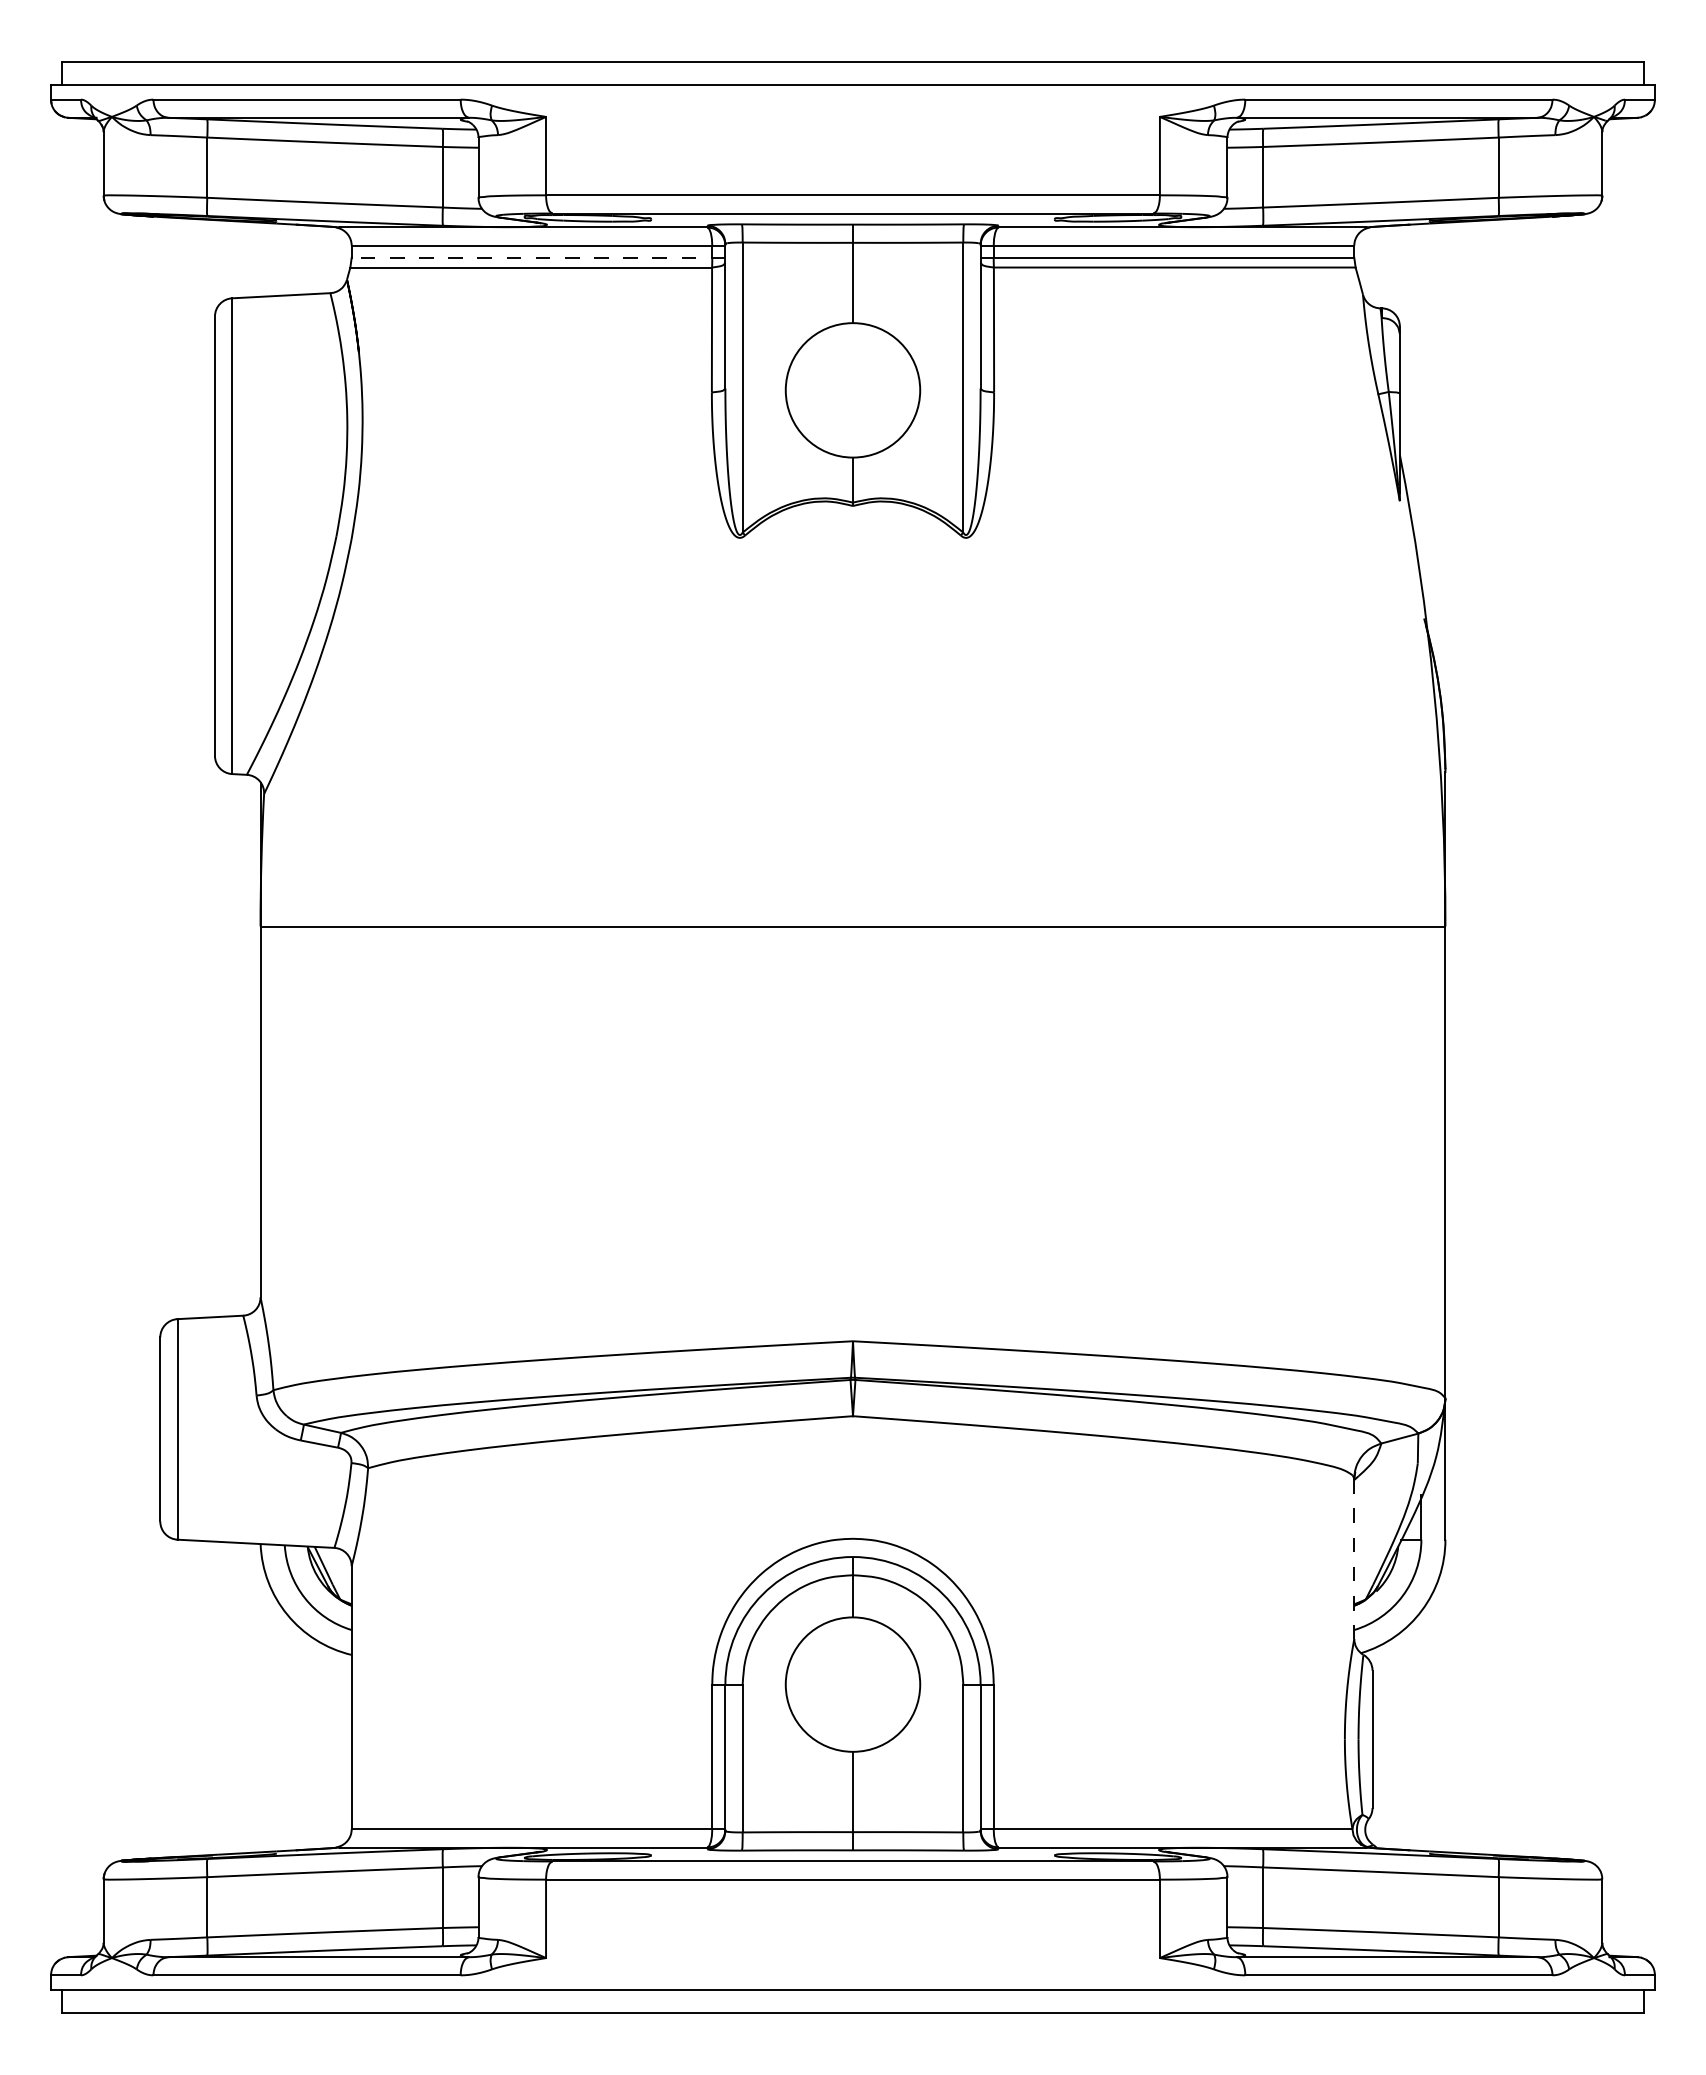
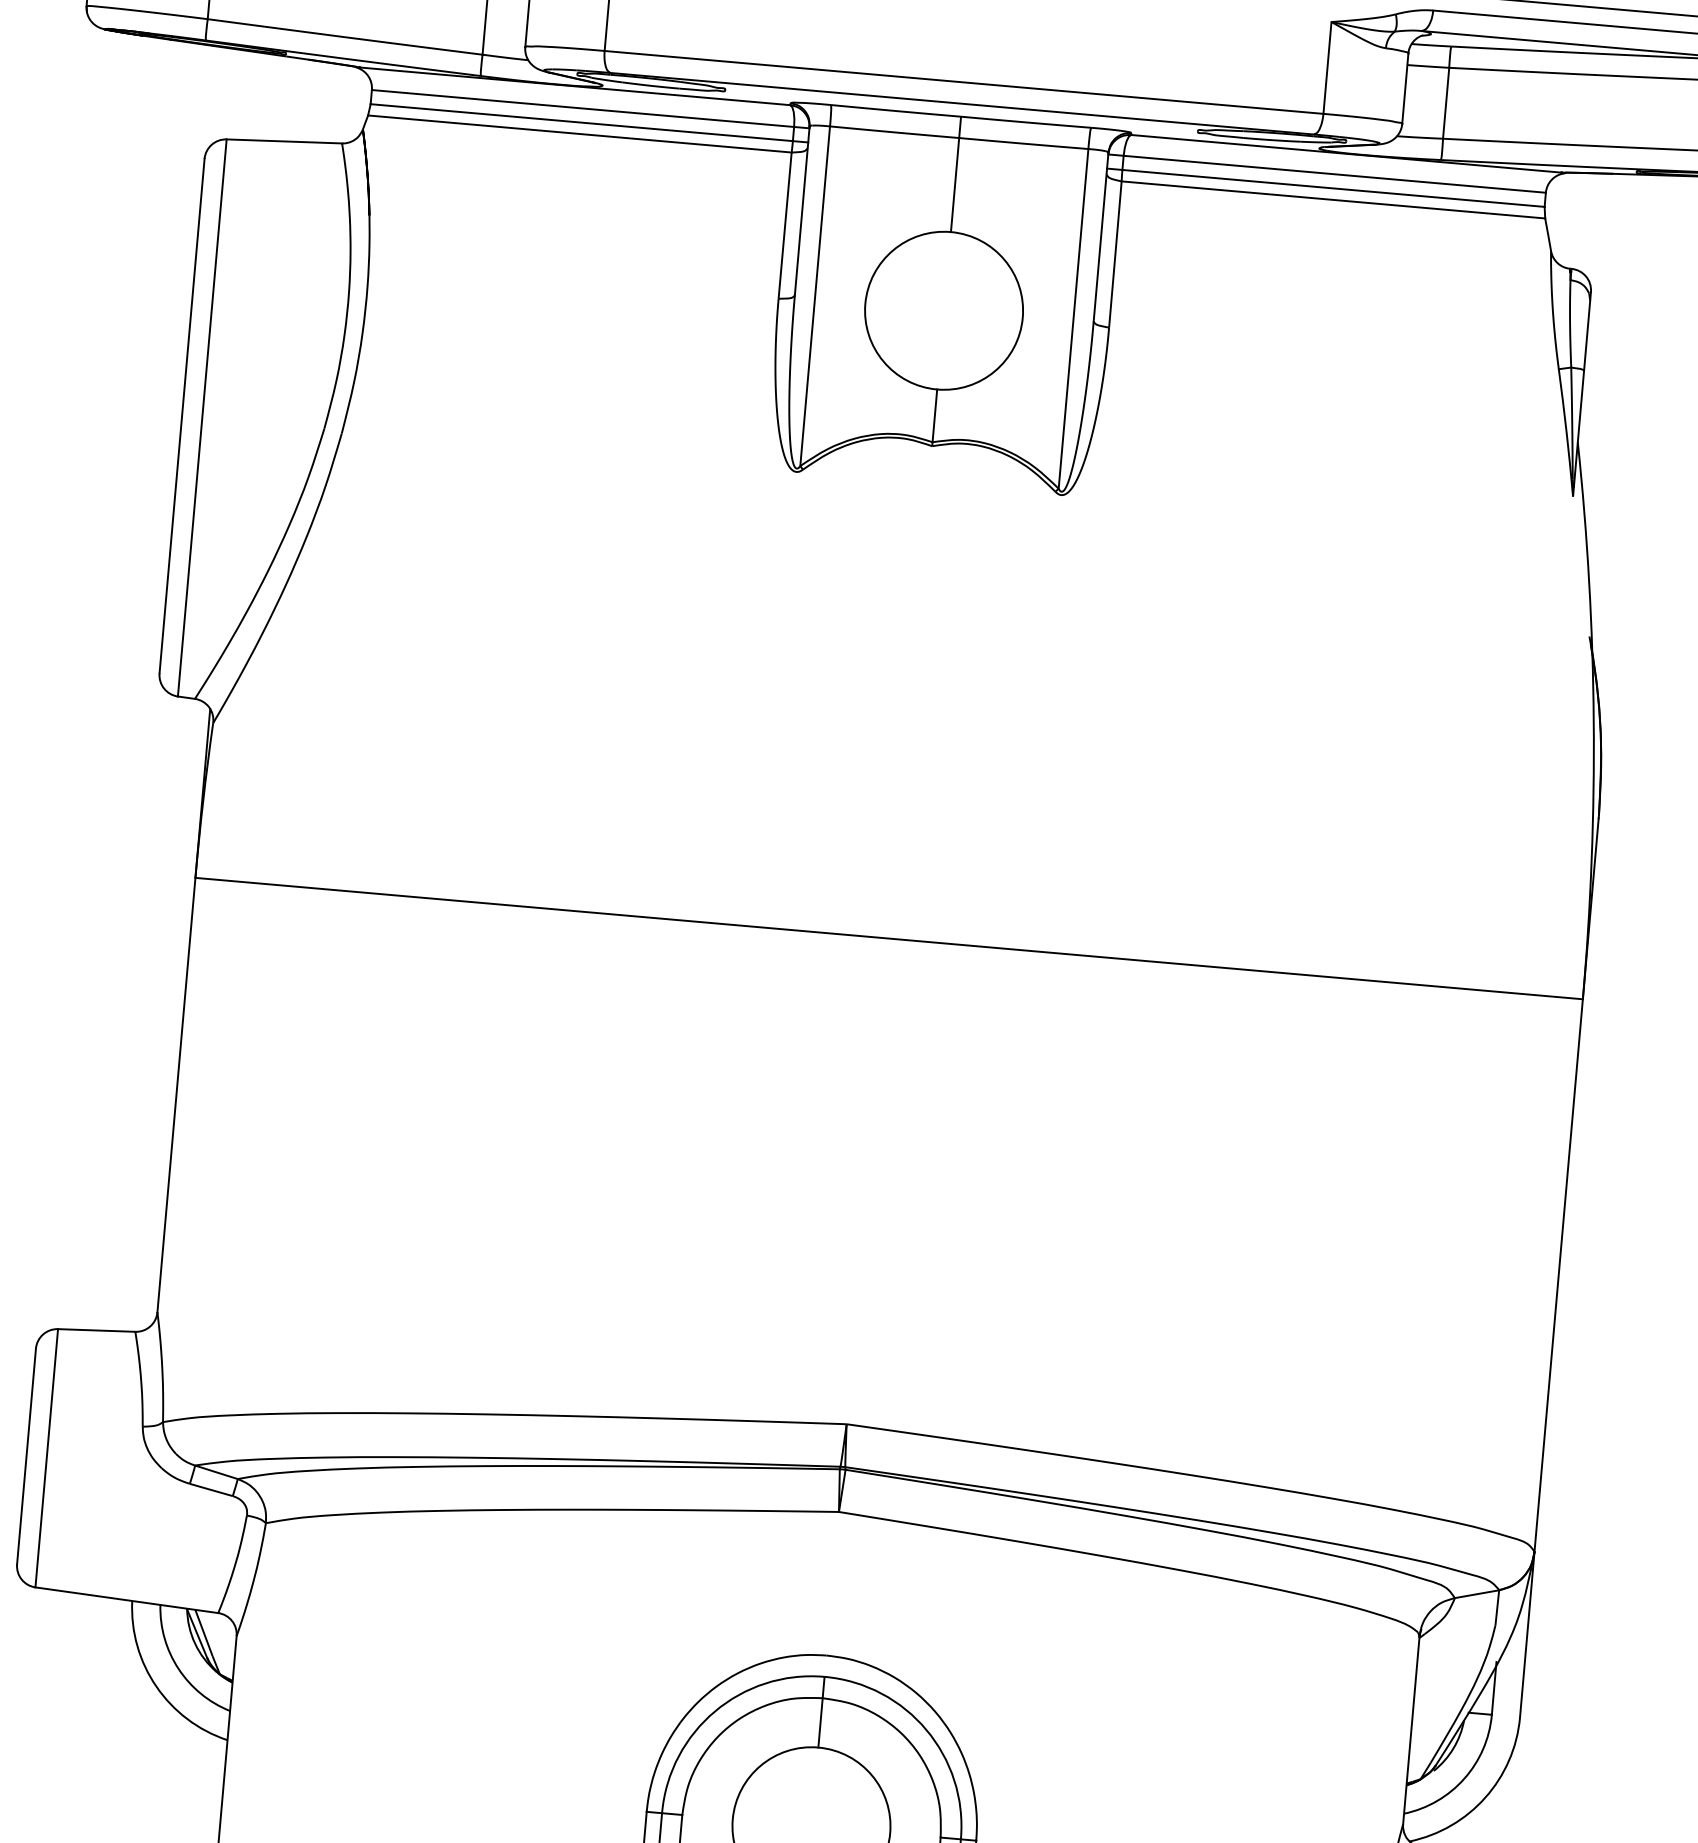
line: (538, 257) -> (589, 123), dashed -> solid
line: (1354, 1559) -> (1411, 1731), dashed -> solid

